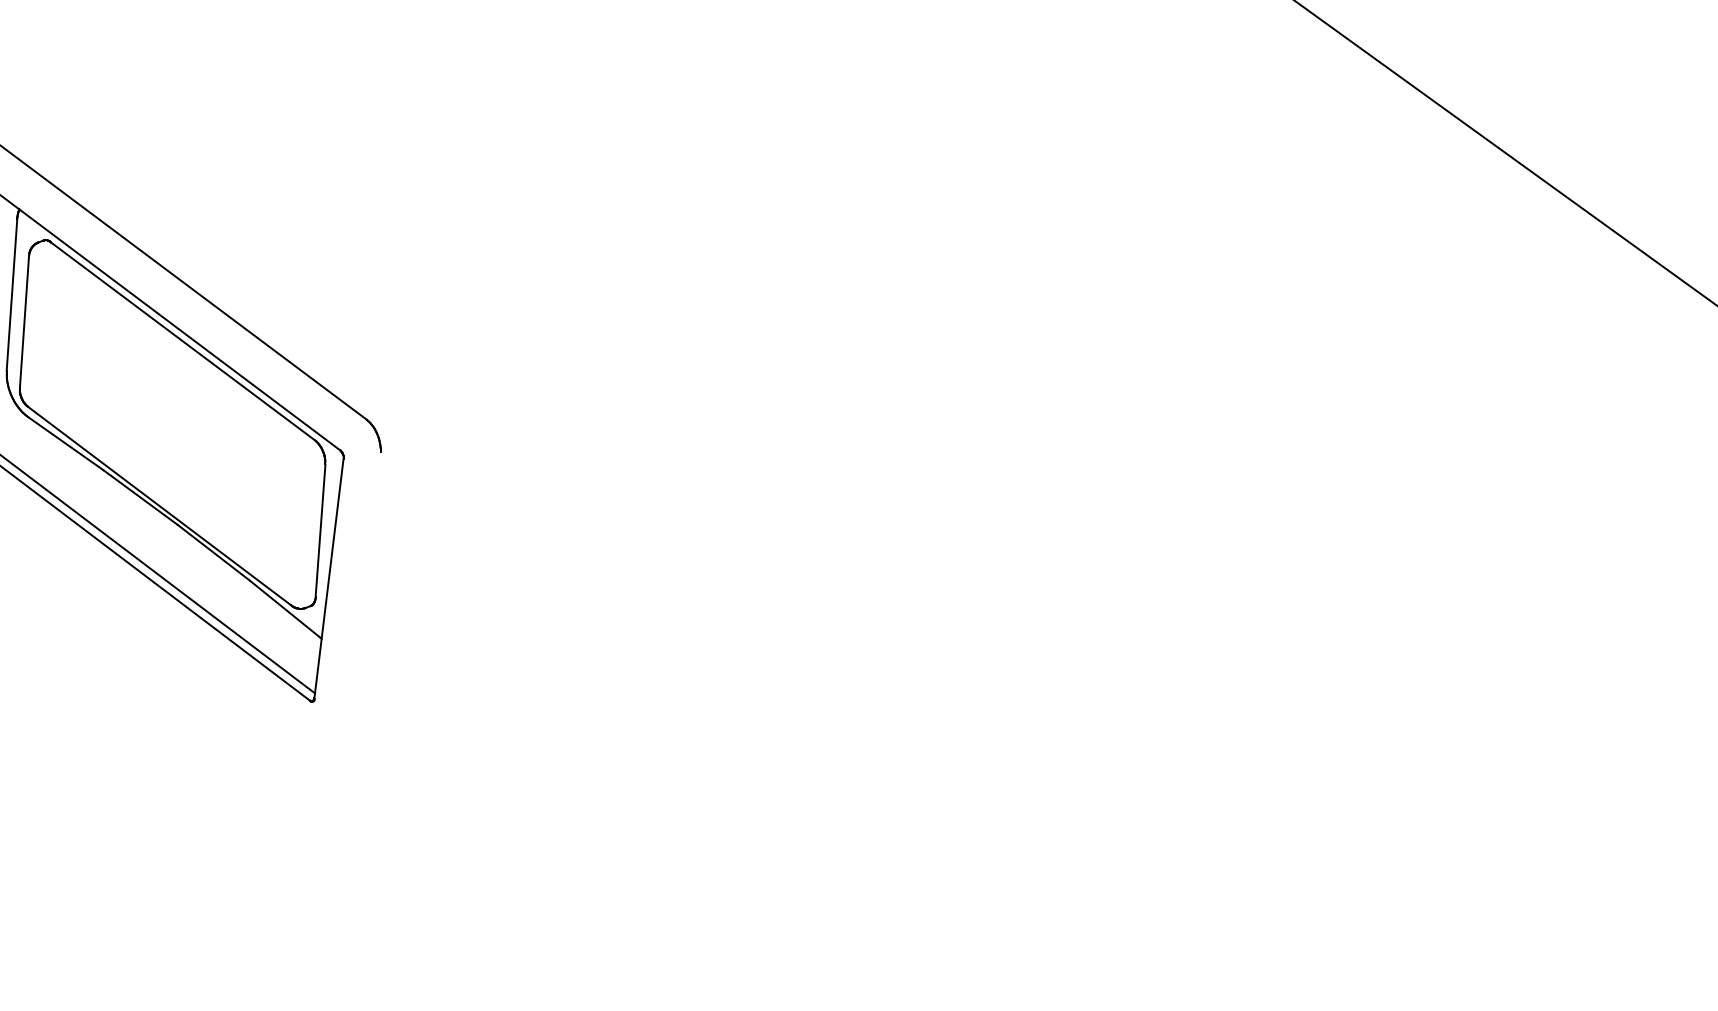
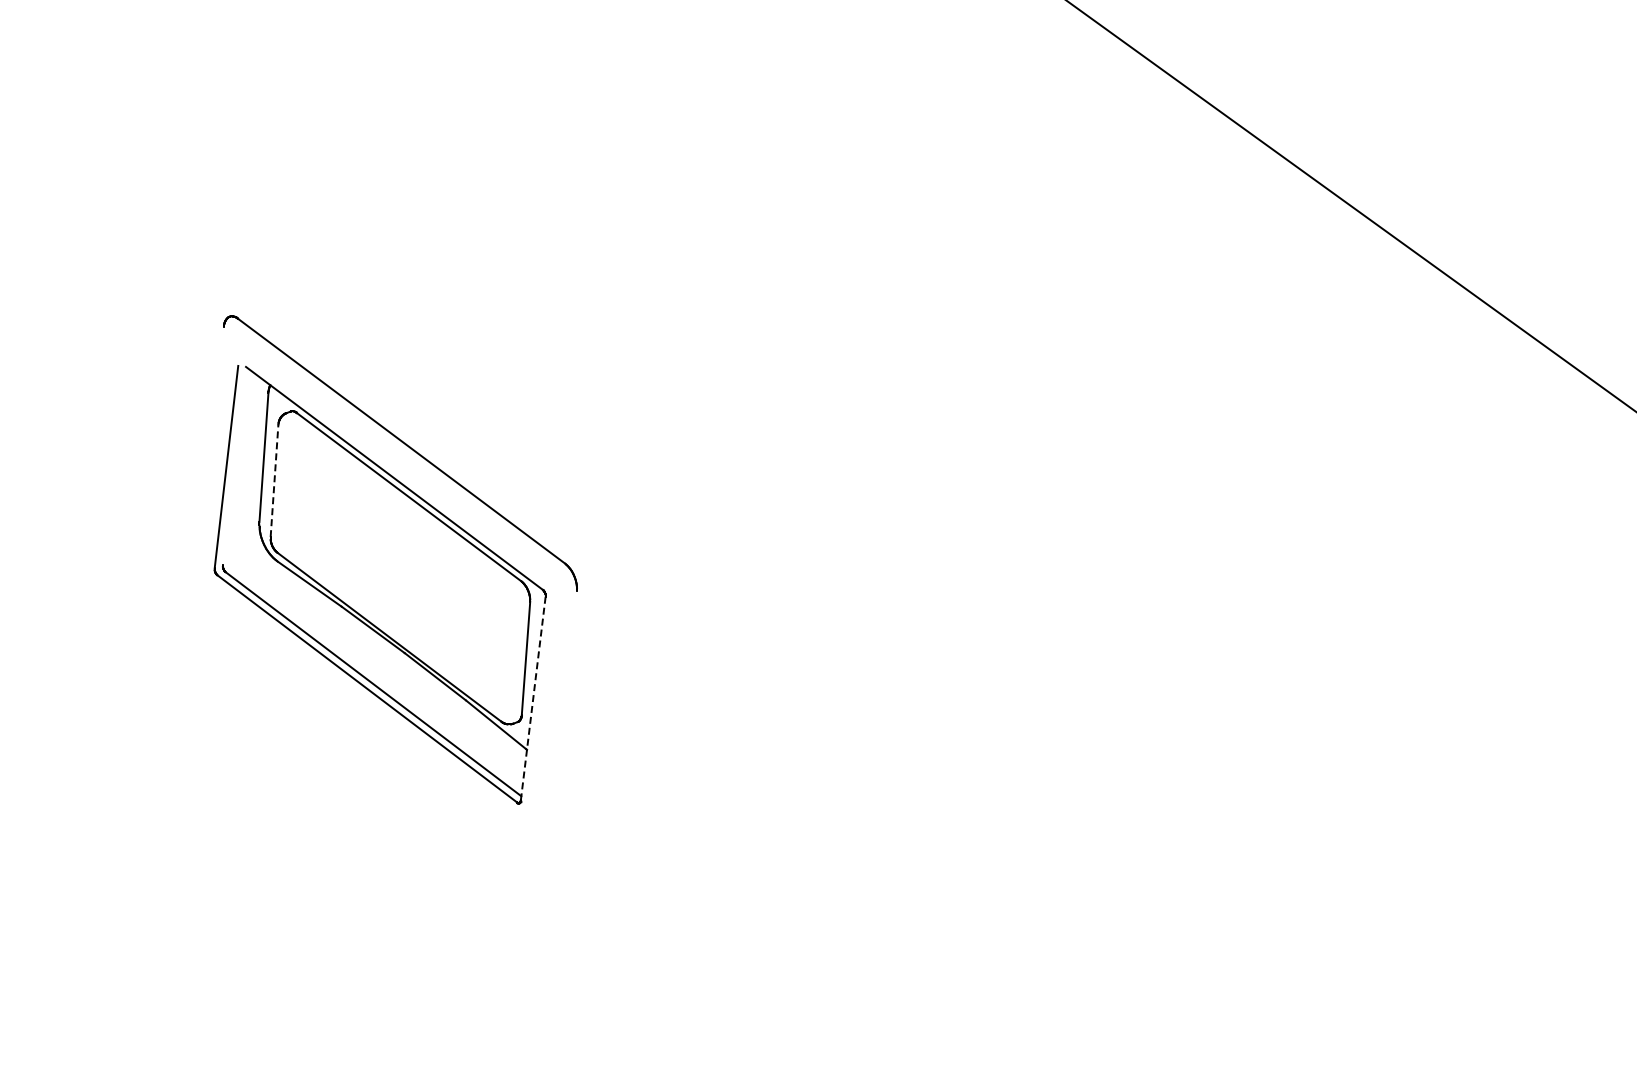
line: (24, 321) -> (274, 480), solid -> dashed
line: (329, 578) -> (533, 698), solid -> dashed

